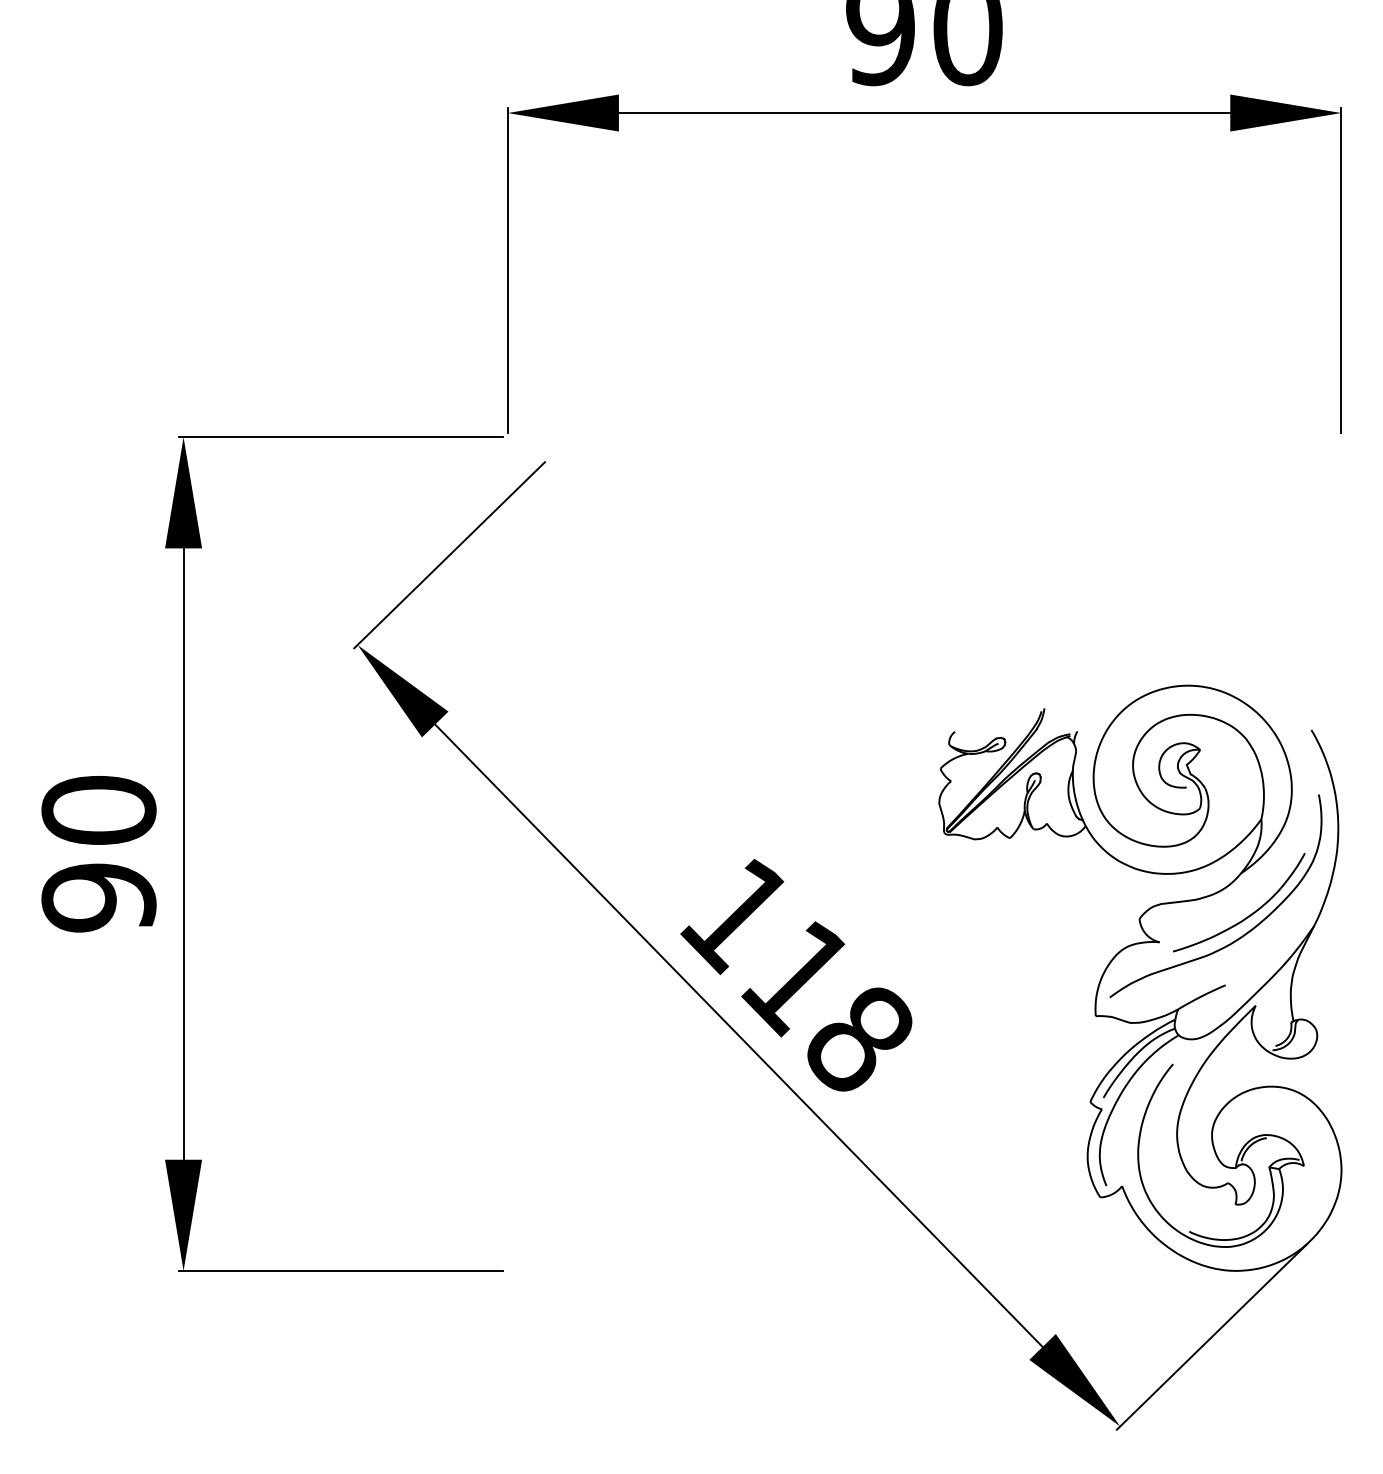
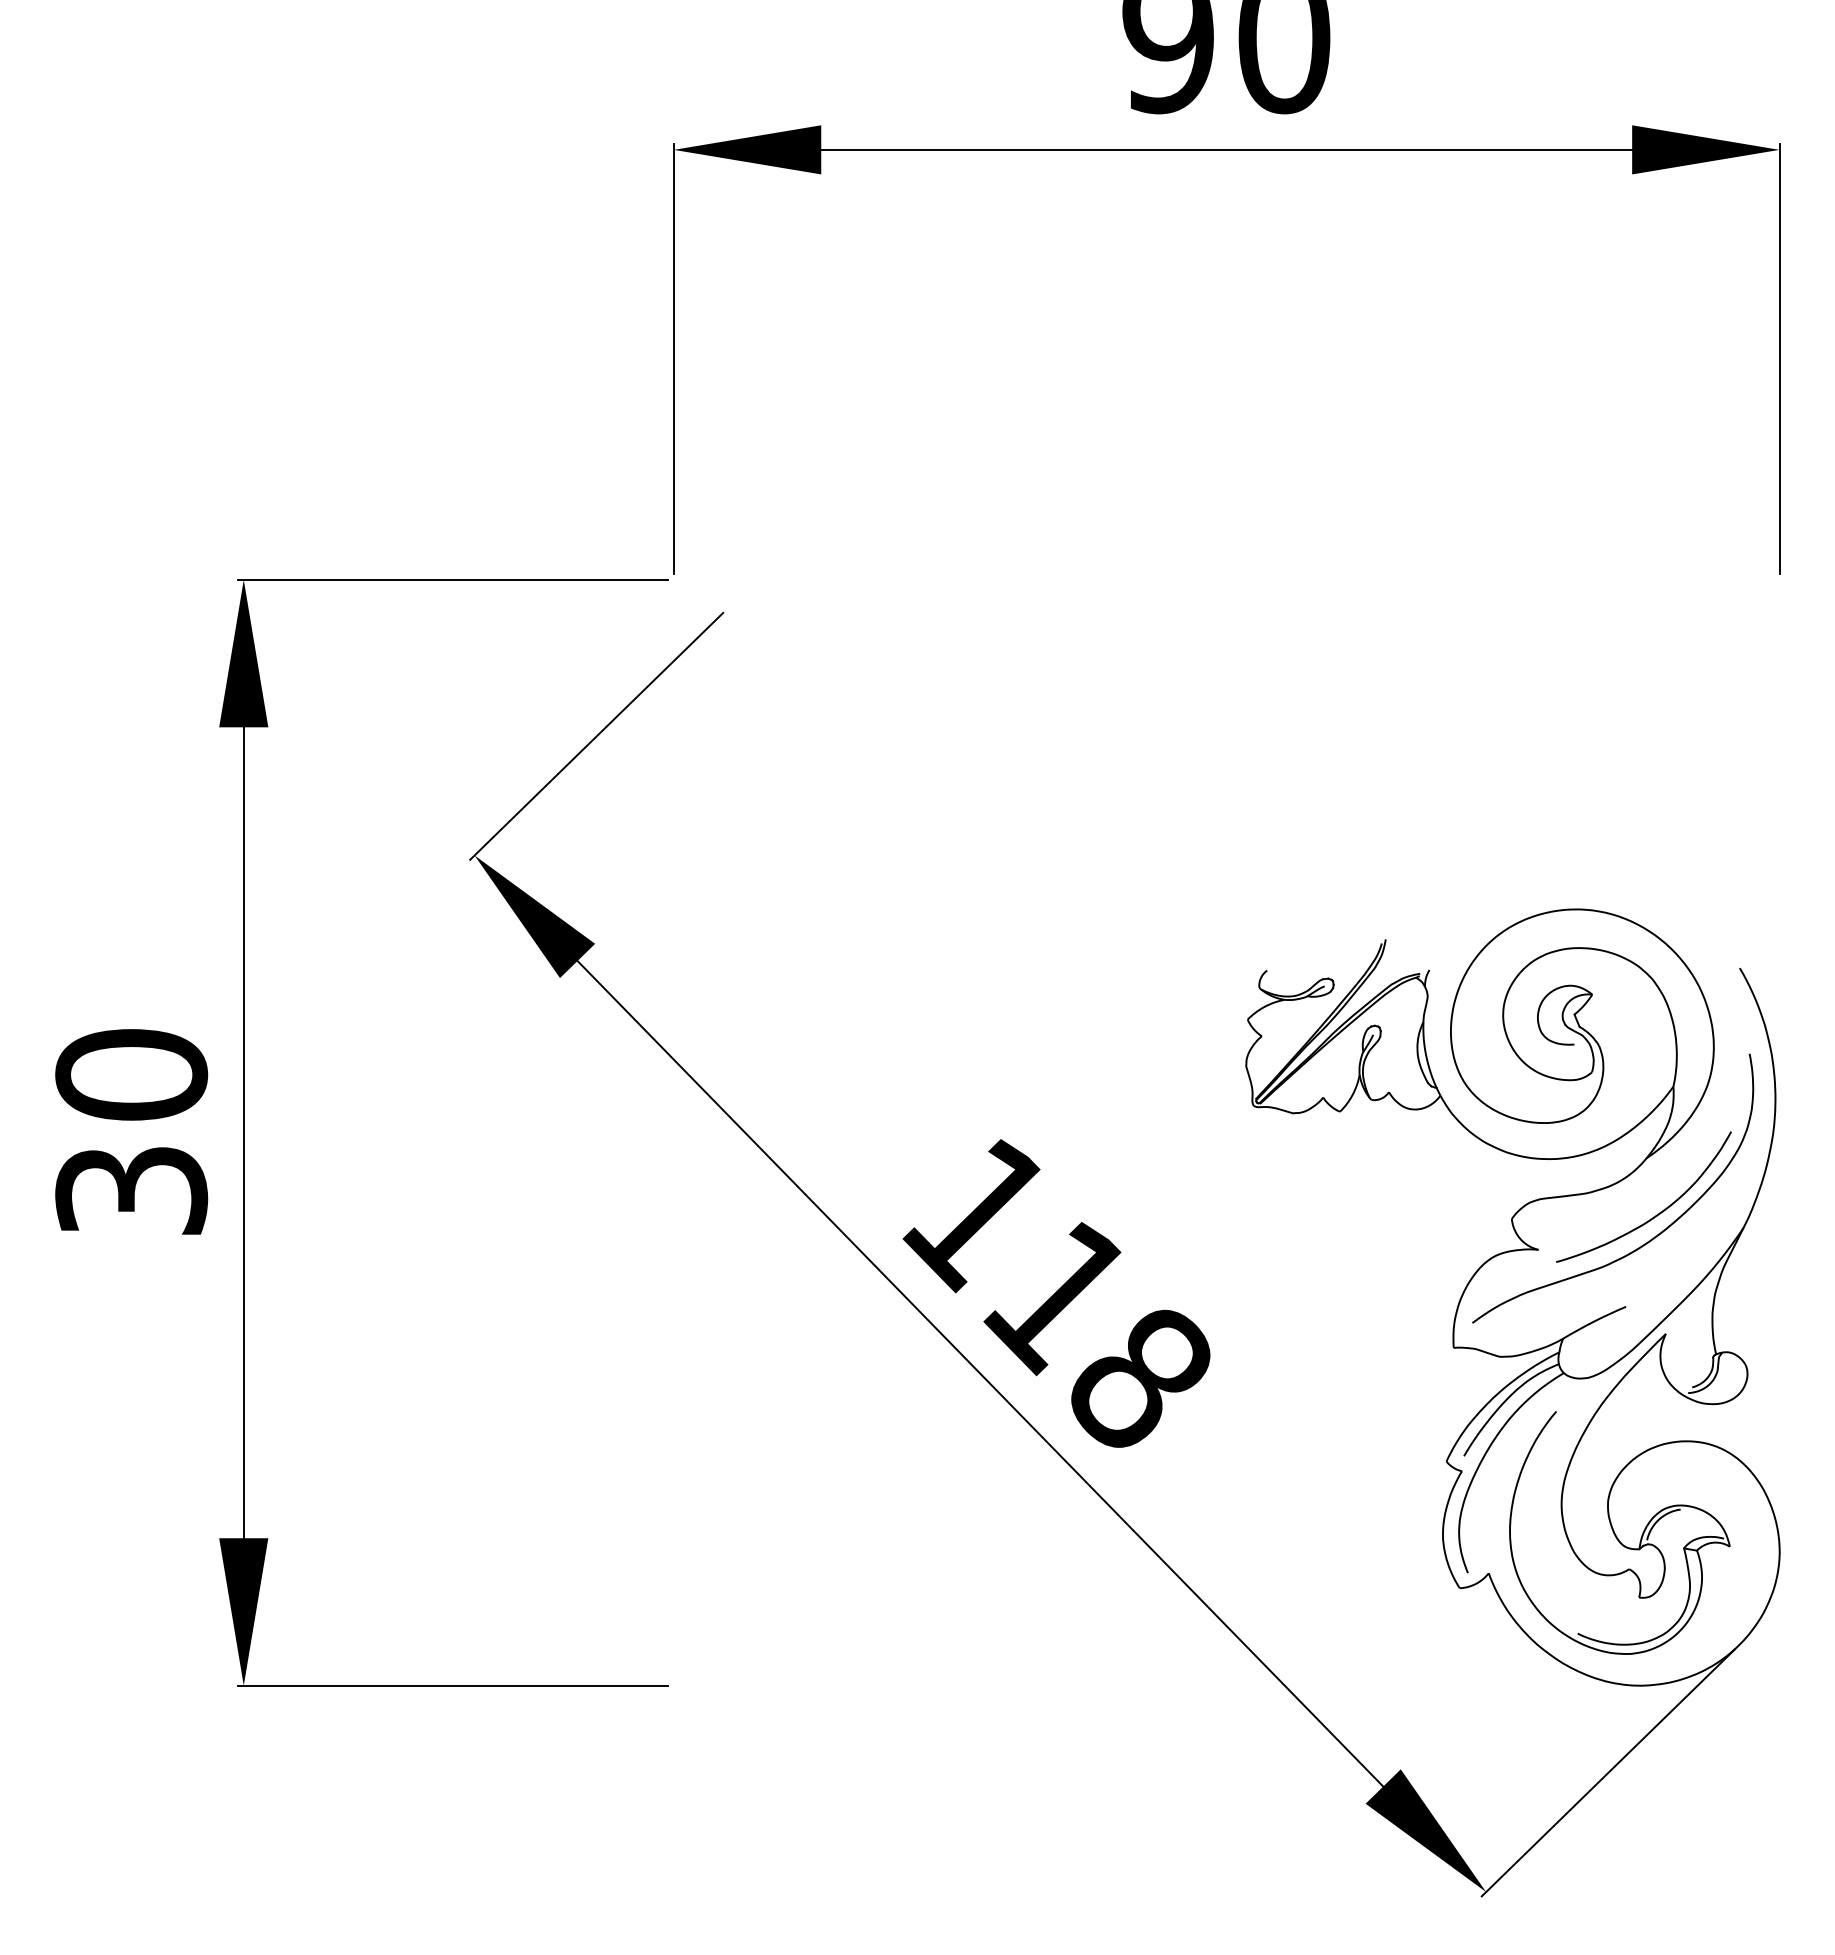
text: (98, 897) -> (131, 1190), 90 -> 30

